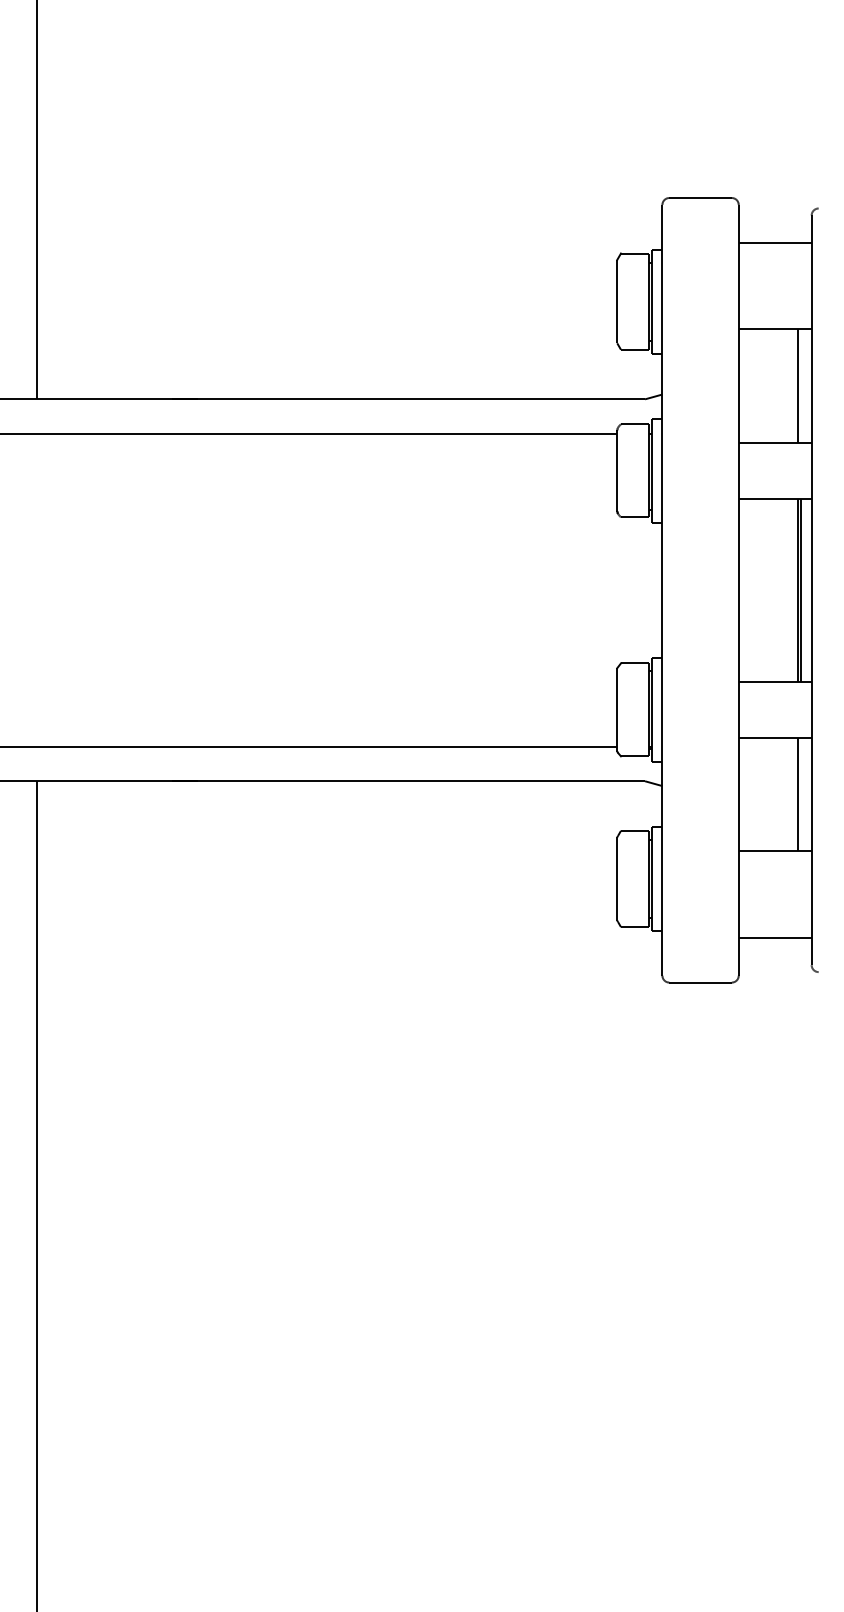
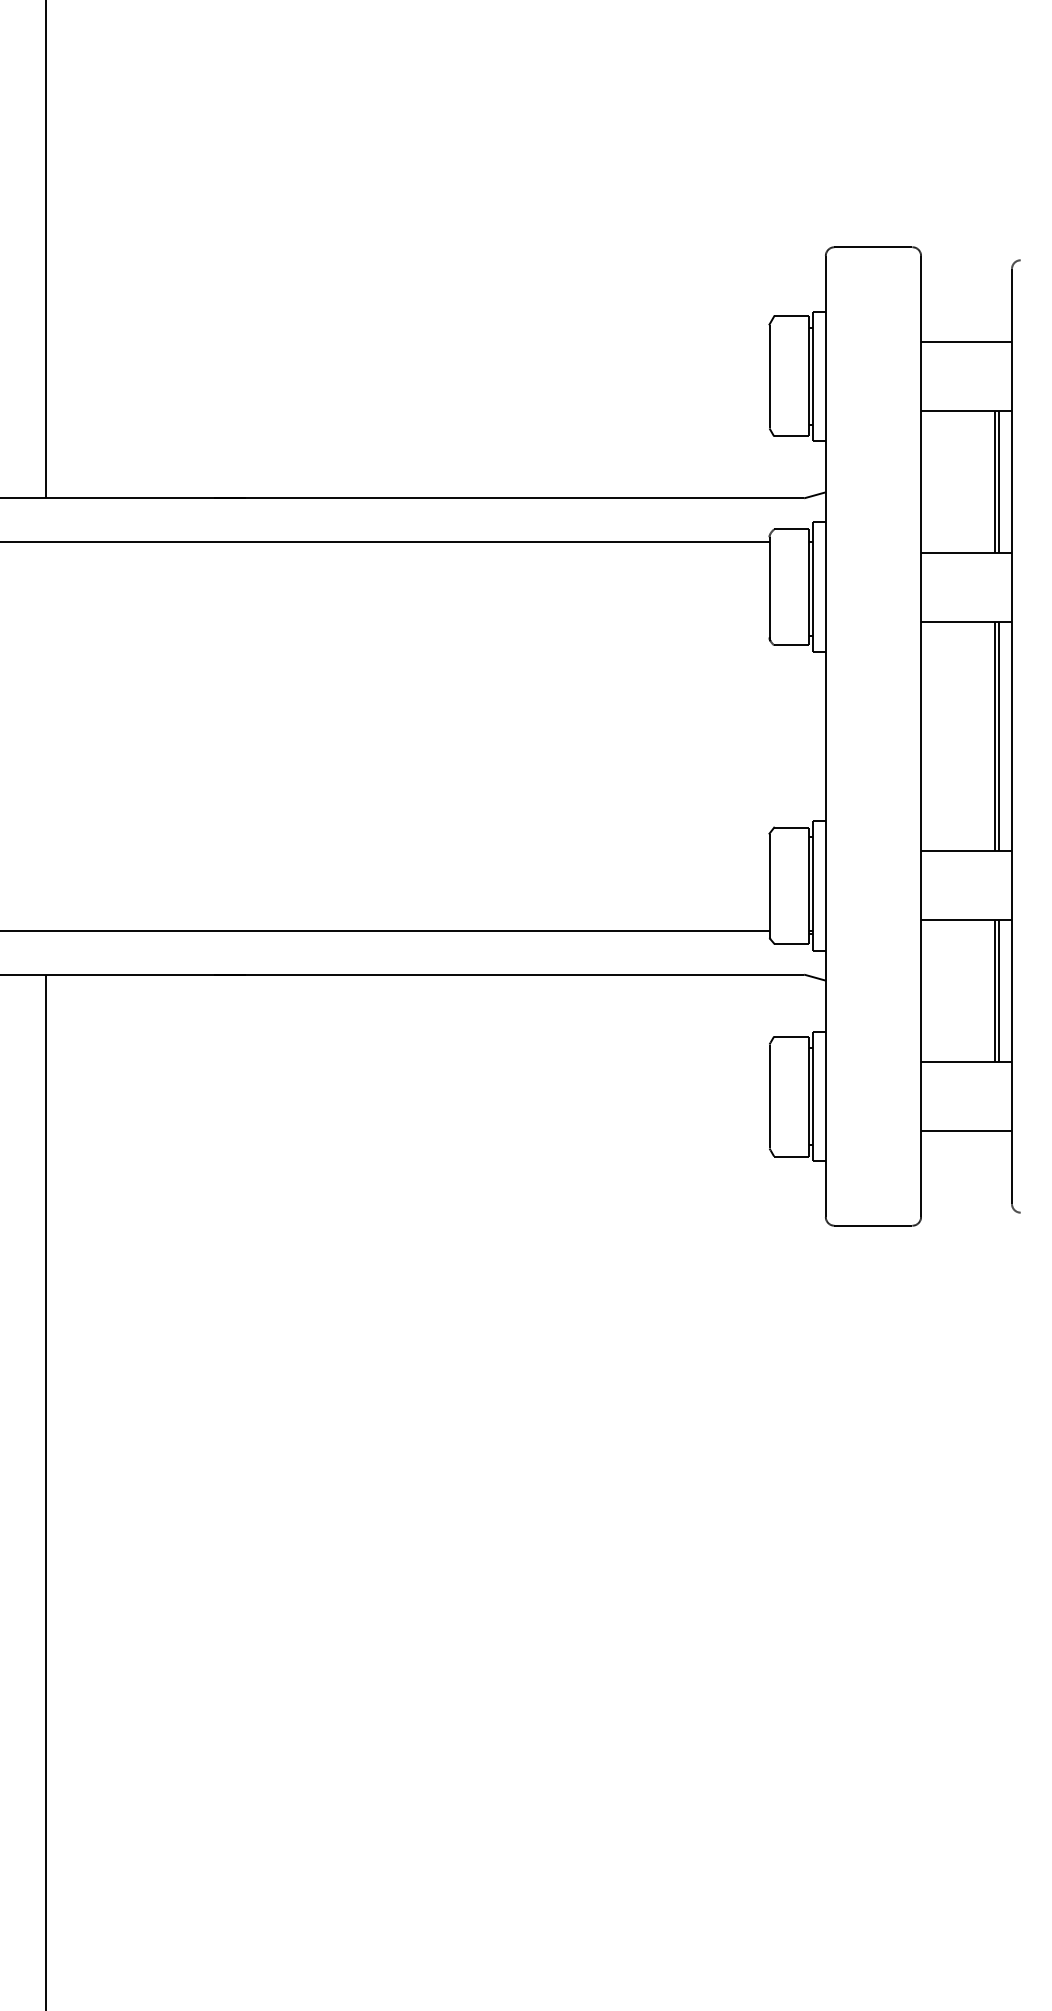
line: (775, 242) -> (966, 341), moved
line: (801, 385) -> (999, 481), added
line: (801, 793) -> (999, 990), added
line: (775, 938) -> (966, 1131), moved

